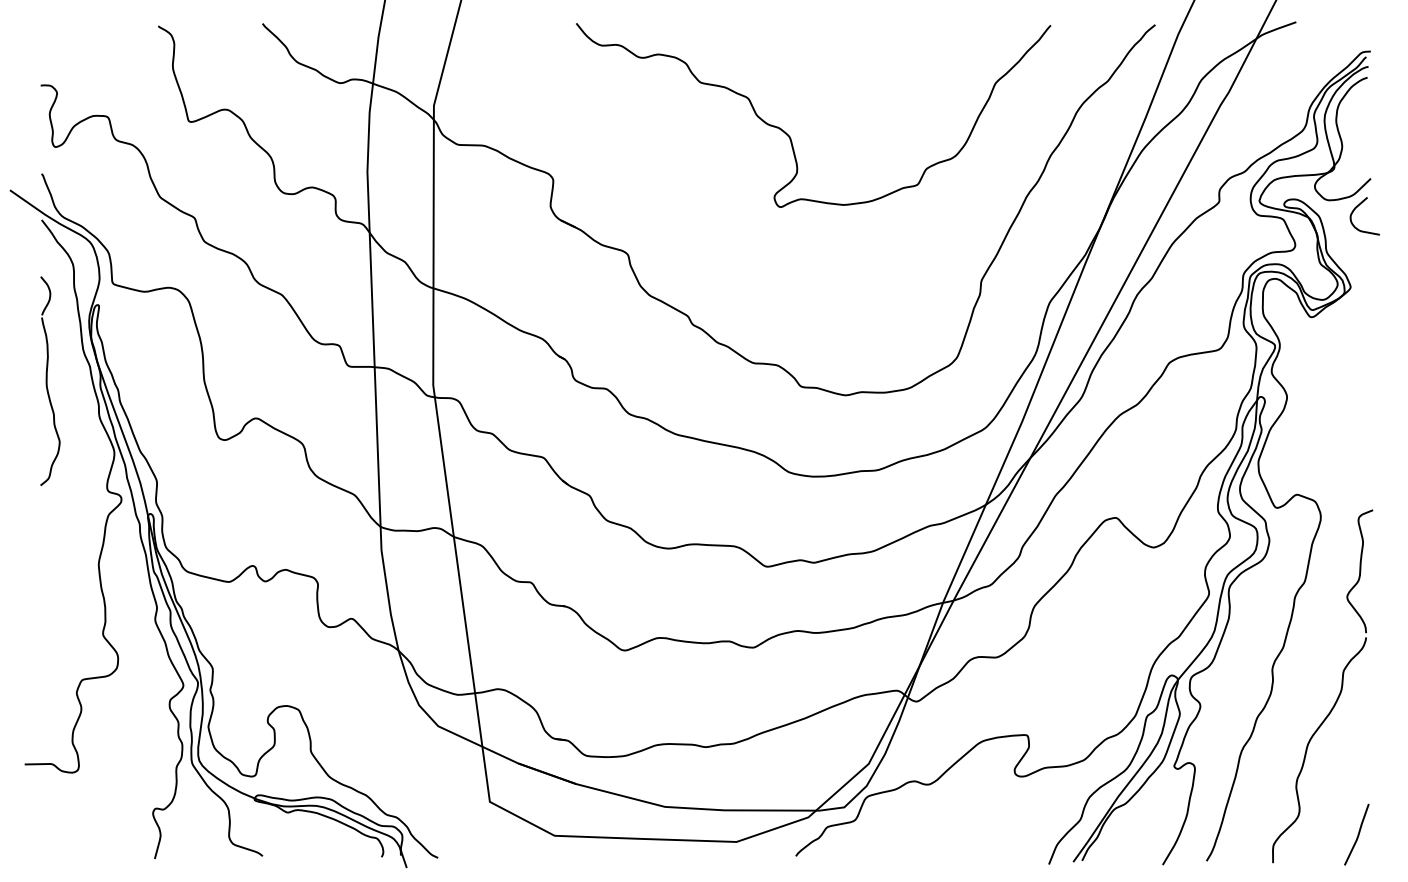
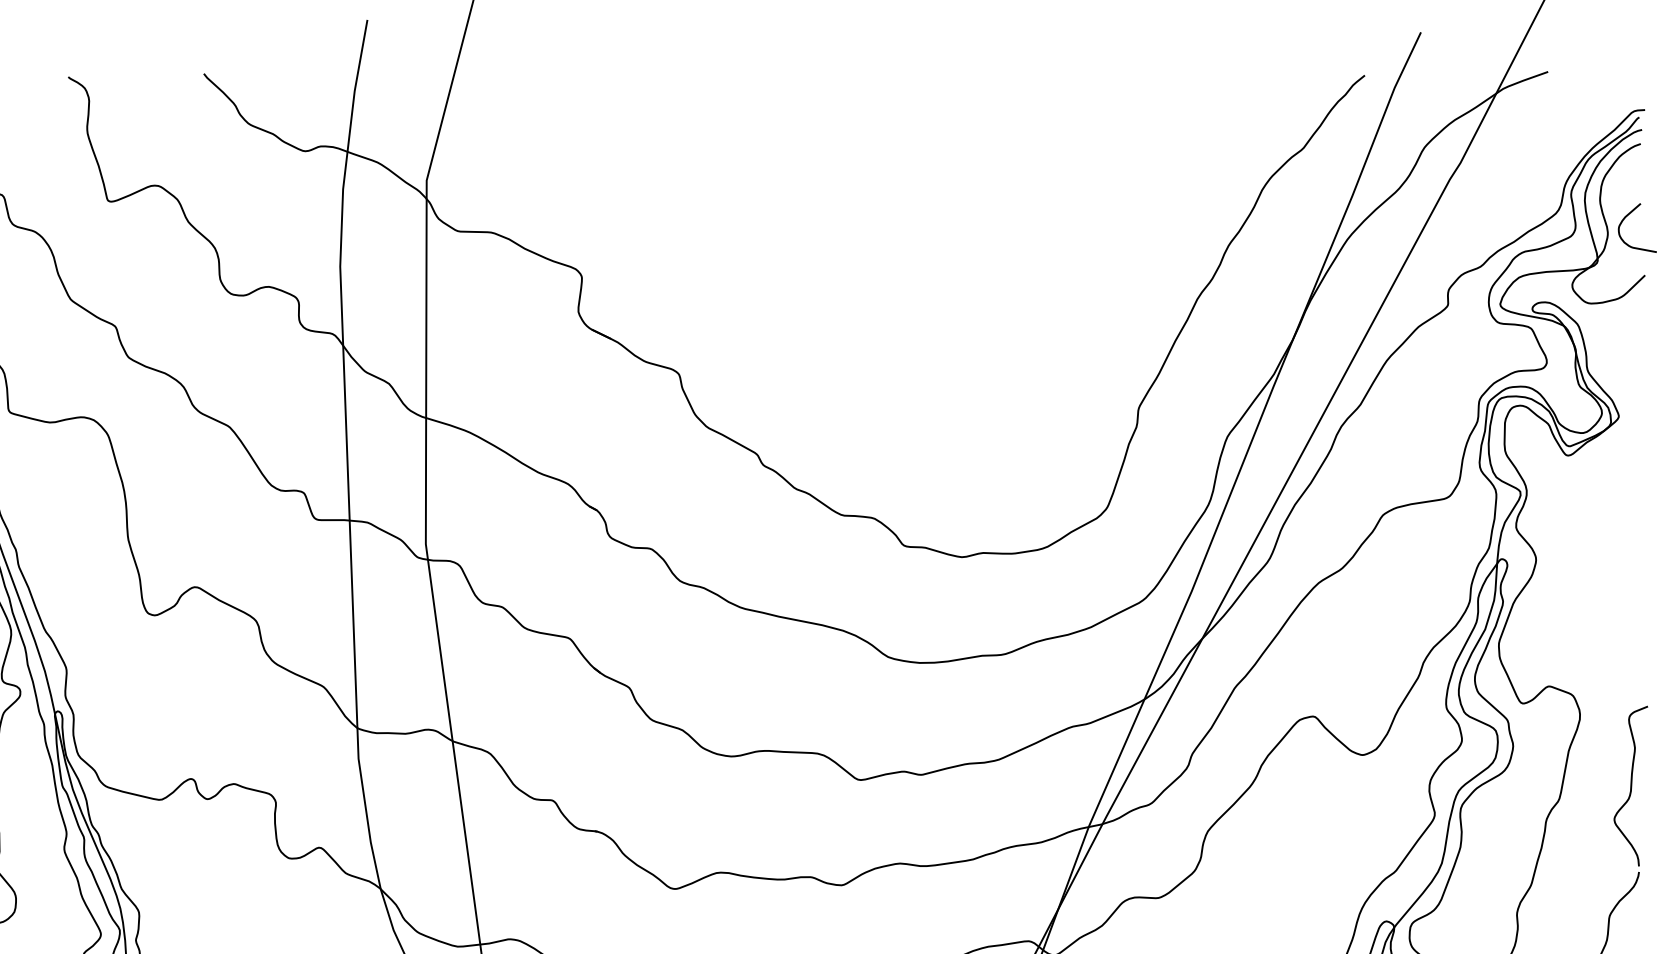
curve: (790, 136) -> (890, 220), removed
curve: (1356, 208) -> (1626, 217), moved

